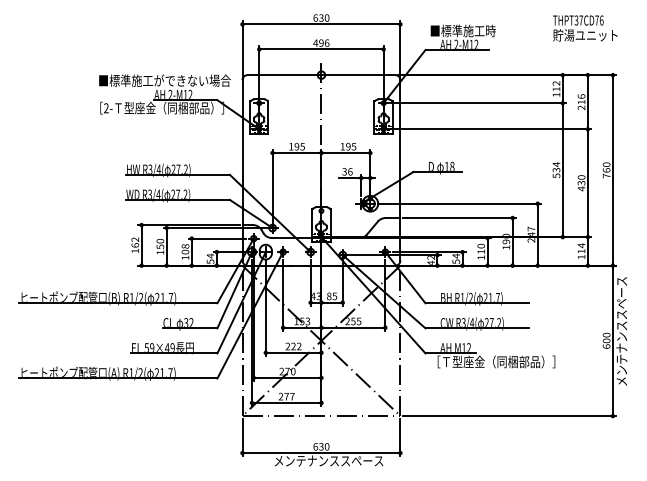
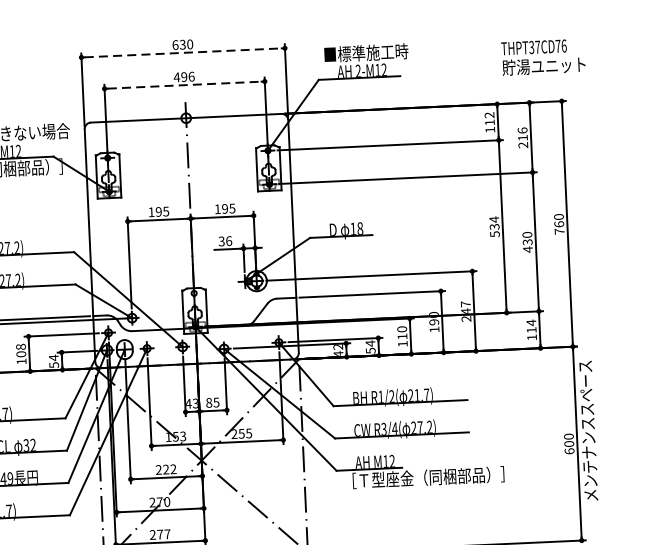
line: (321, 24) -> (183, 52), solid -> dashed
text: (585, 28) -> (543, 57), moved
line: (321, 49) -> (184, 85), solid -> dashed

